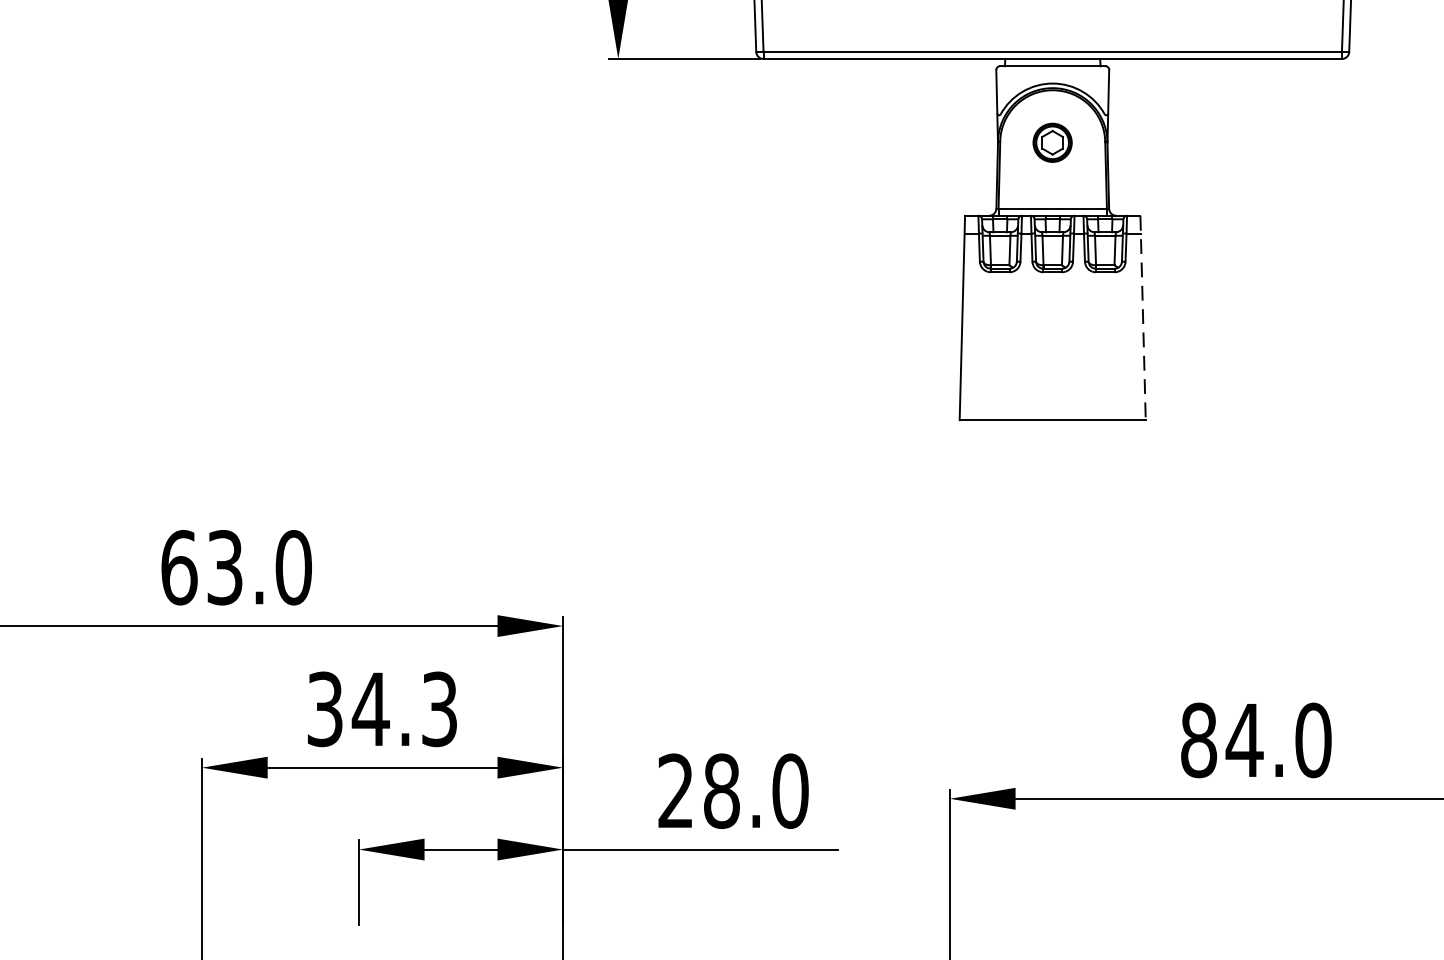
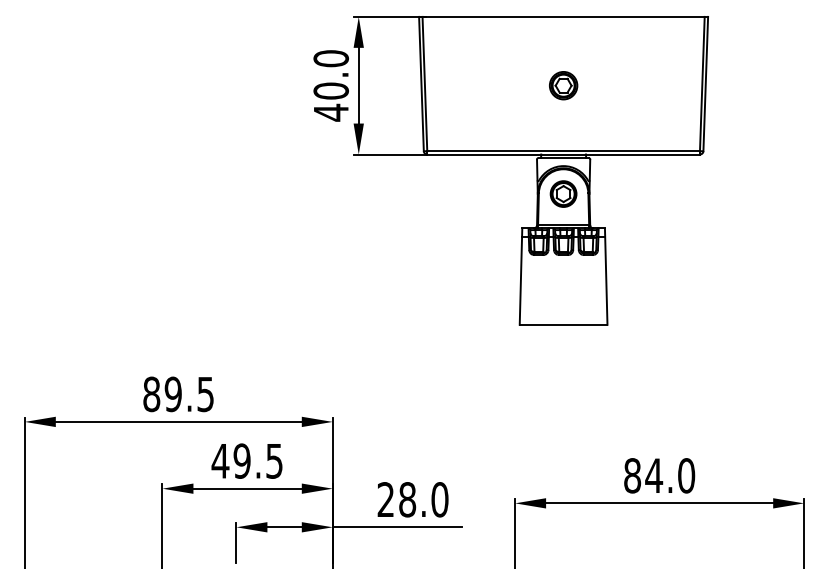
part: (1052, 141) -> (563, 193), size x1.43
line: (1143, 319) -> (606, 277), dashed -> solid
text: (235, 567) -> (178, 394), 63.0 -> 89.5
text: (380, 707) -> (246, 460), 34.3 -> 49.5

